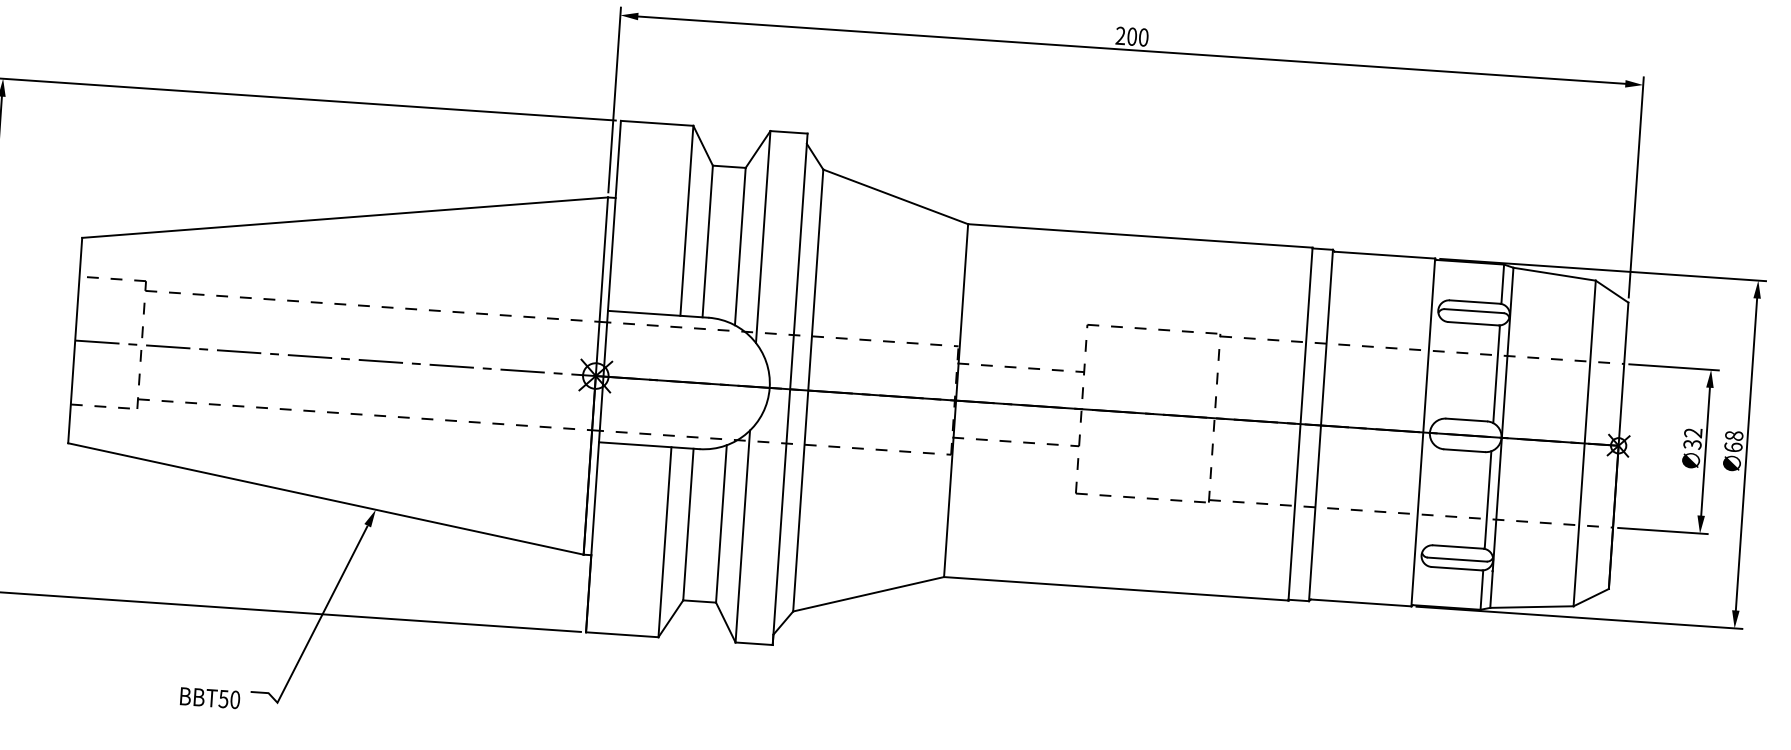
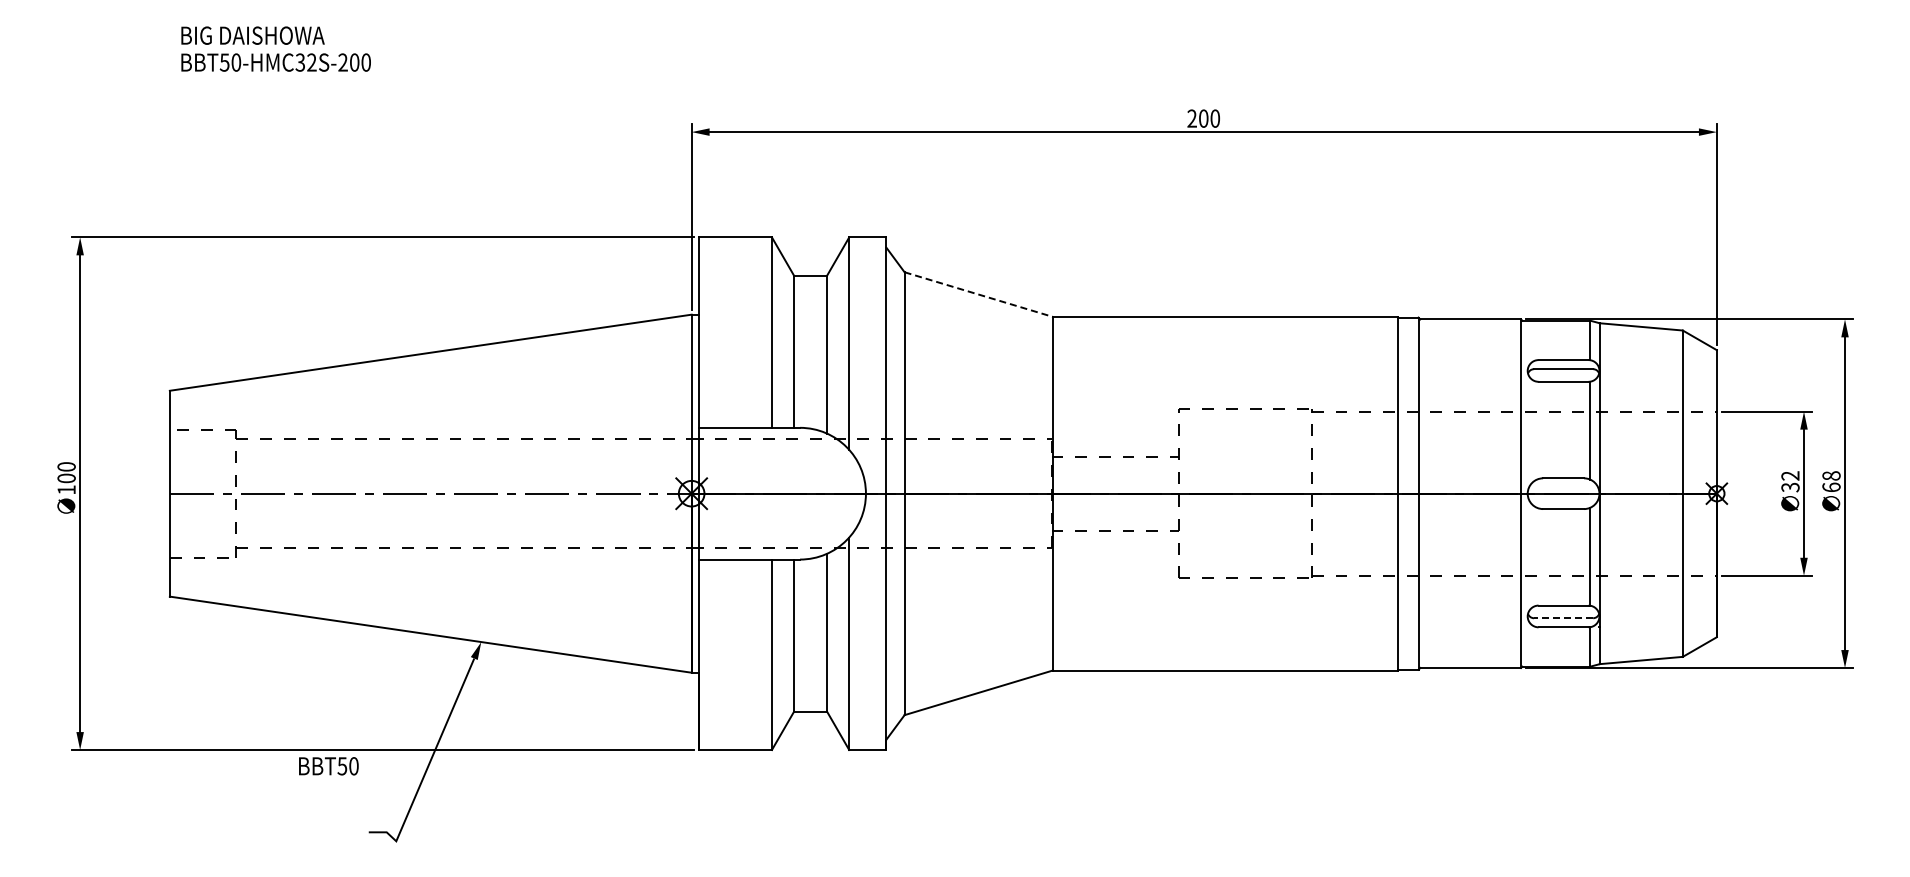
line: (896, 196) -> (979, 294), solid -> dashed
line: (1457, 559) -> (1563, 618), solid -> dashed
text: (209, 698) -> (328, 766), moved

